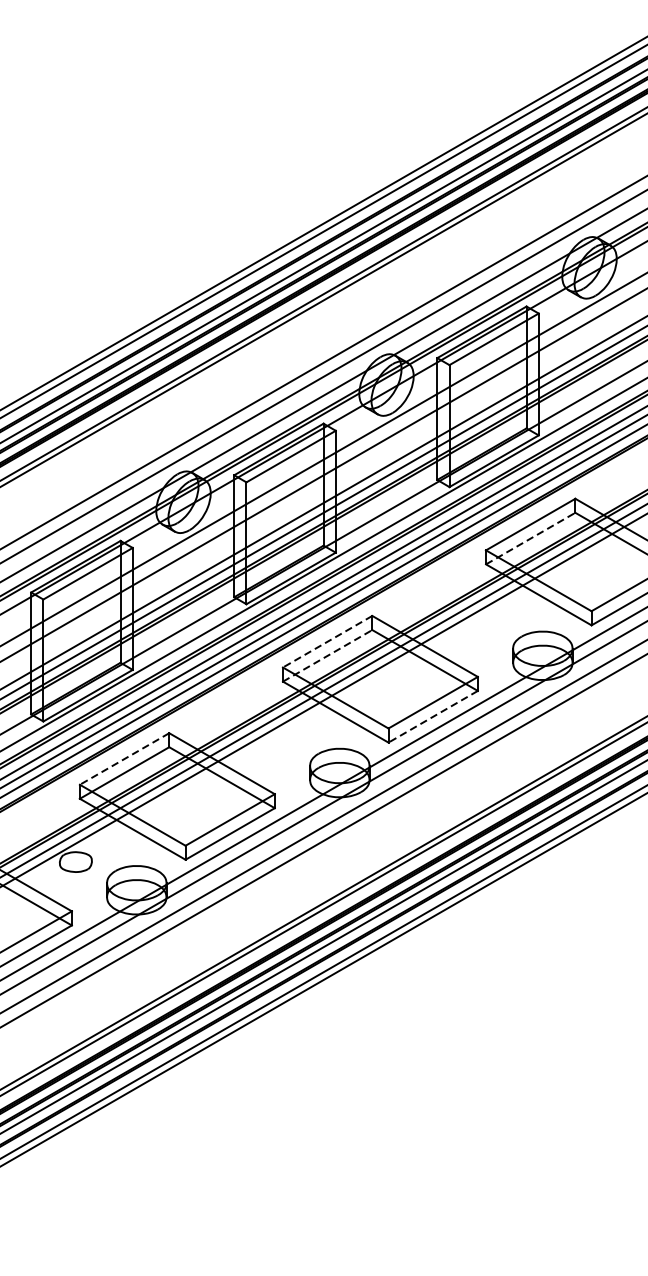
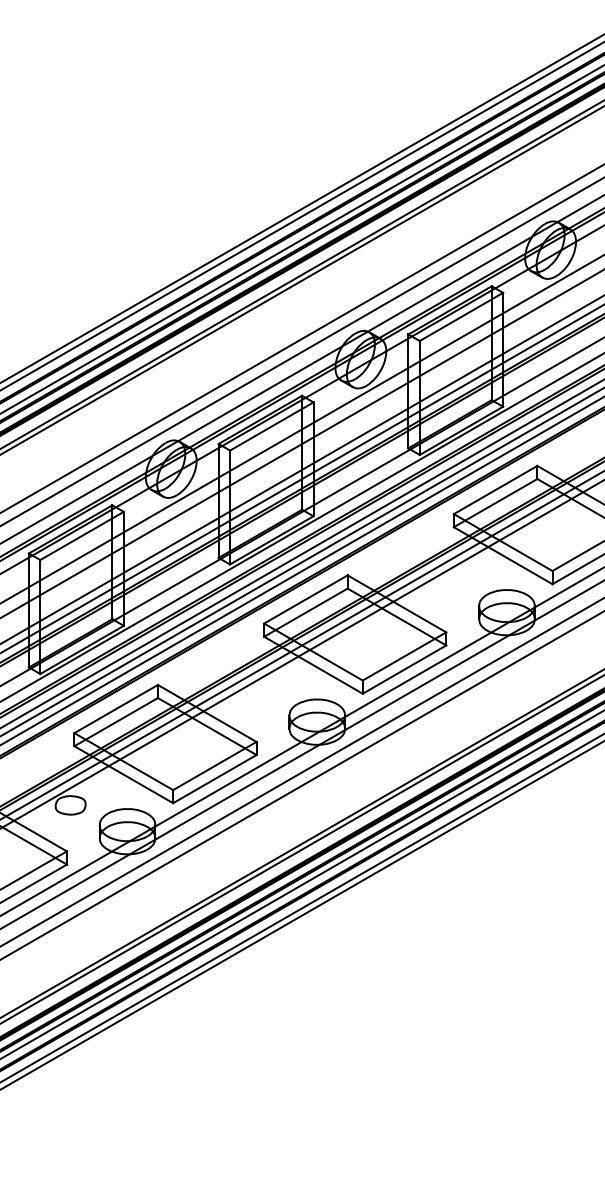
line: (531, 537) -> (496, 502), dashed -> solid
line: (327, 641) -> (305, 599), dashed -> solid
line: (328, 655) -> (306, 612), dashed -> solid
line: (433, 716) -> (404, 669), dashed -> solid
line: (123, 759) -> (115, 709), dashed -> solid

